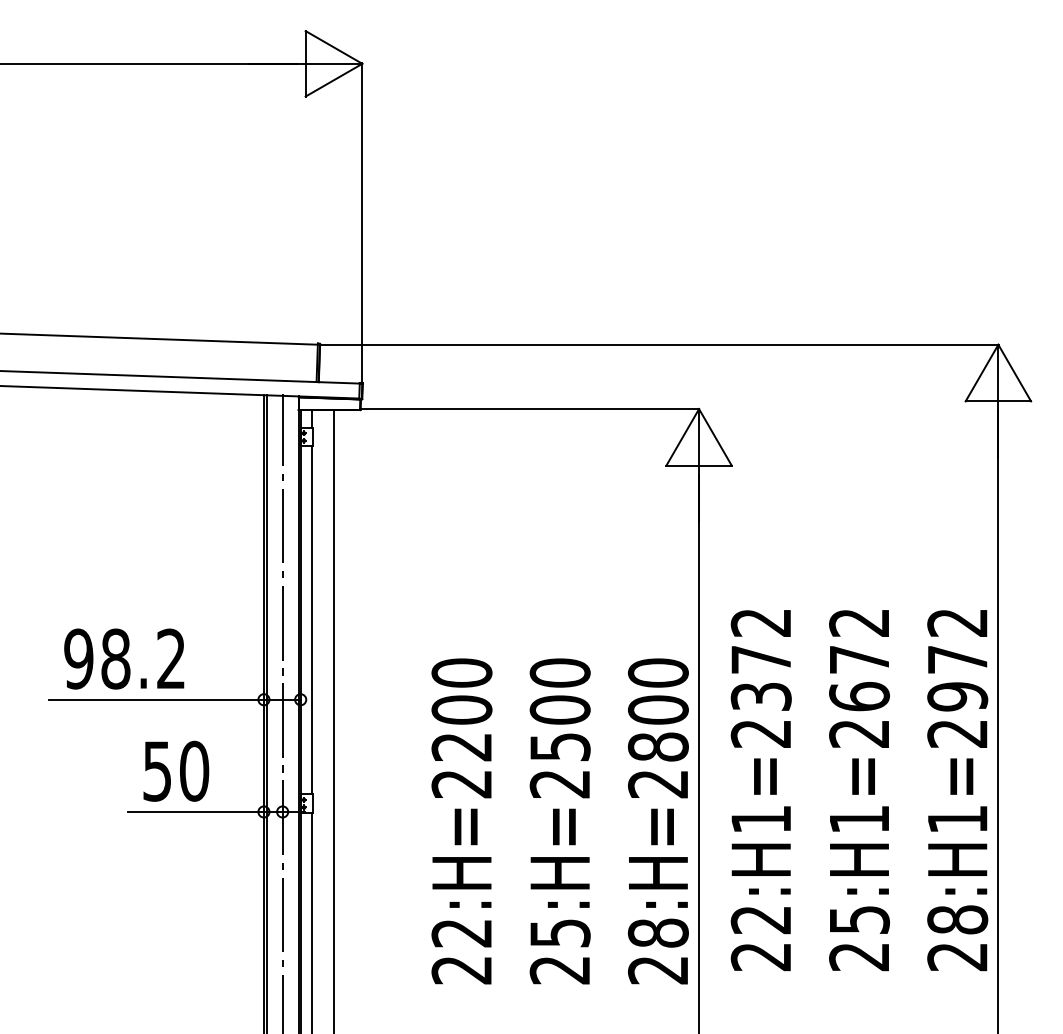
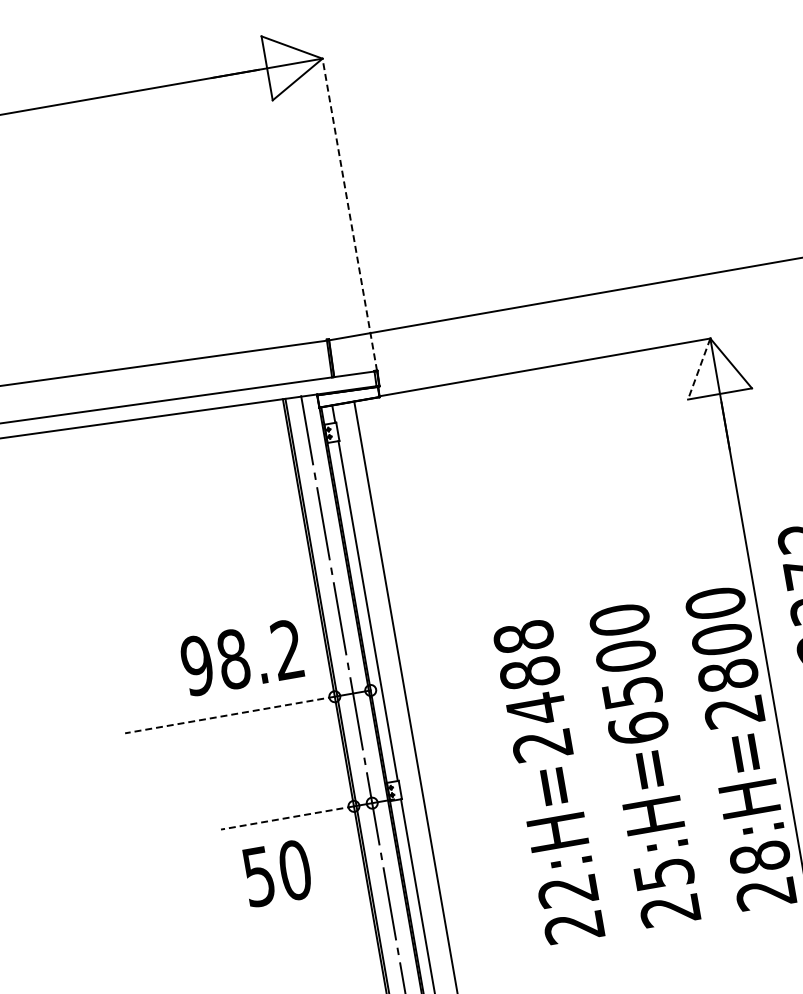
line: (362, 222) -> (349, 213), solid -> dashed
line: (682, 437) -> (699, 369), solid -> dashed
text: (124, 658) -> (241, 657), moved
line: (156, 699) -> (229, 714), solid -> dashed
text: (461, 710) -> (529, 673), 22:H=2200 -> 22:H=2488
text: (176, 770) -> (277, 872), moved
text: (559, 783) -> (637, 728), 25:H=2500 -> 25:H=6500
line: (195, 811) -> (287, 817), solid -> dashed

